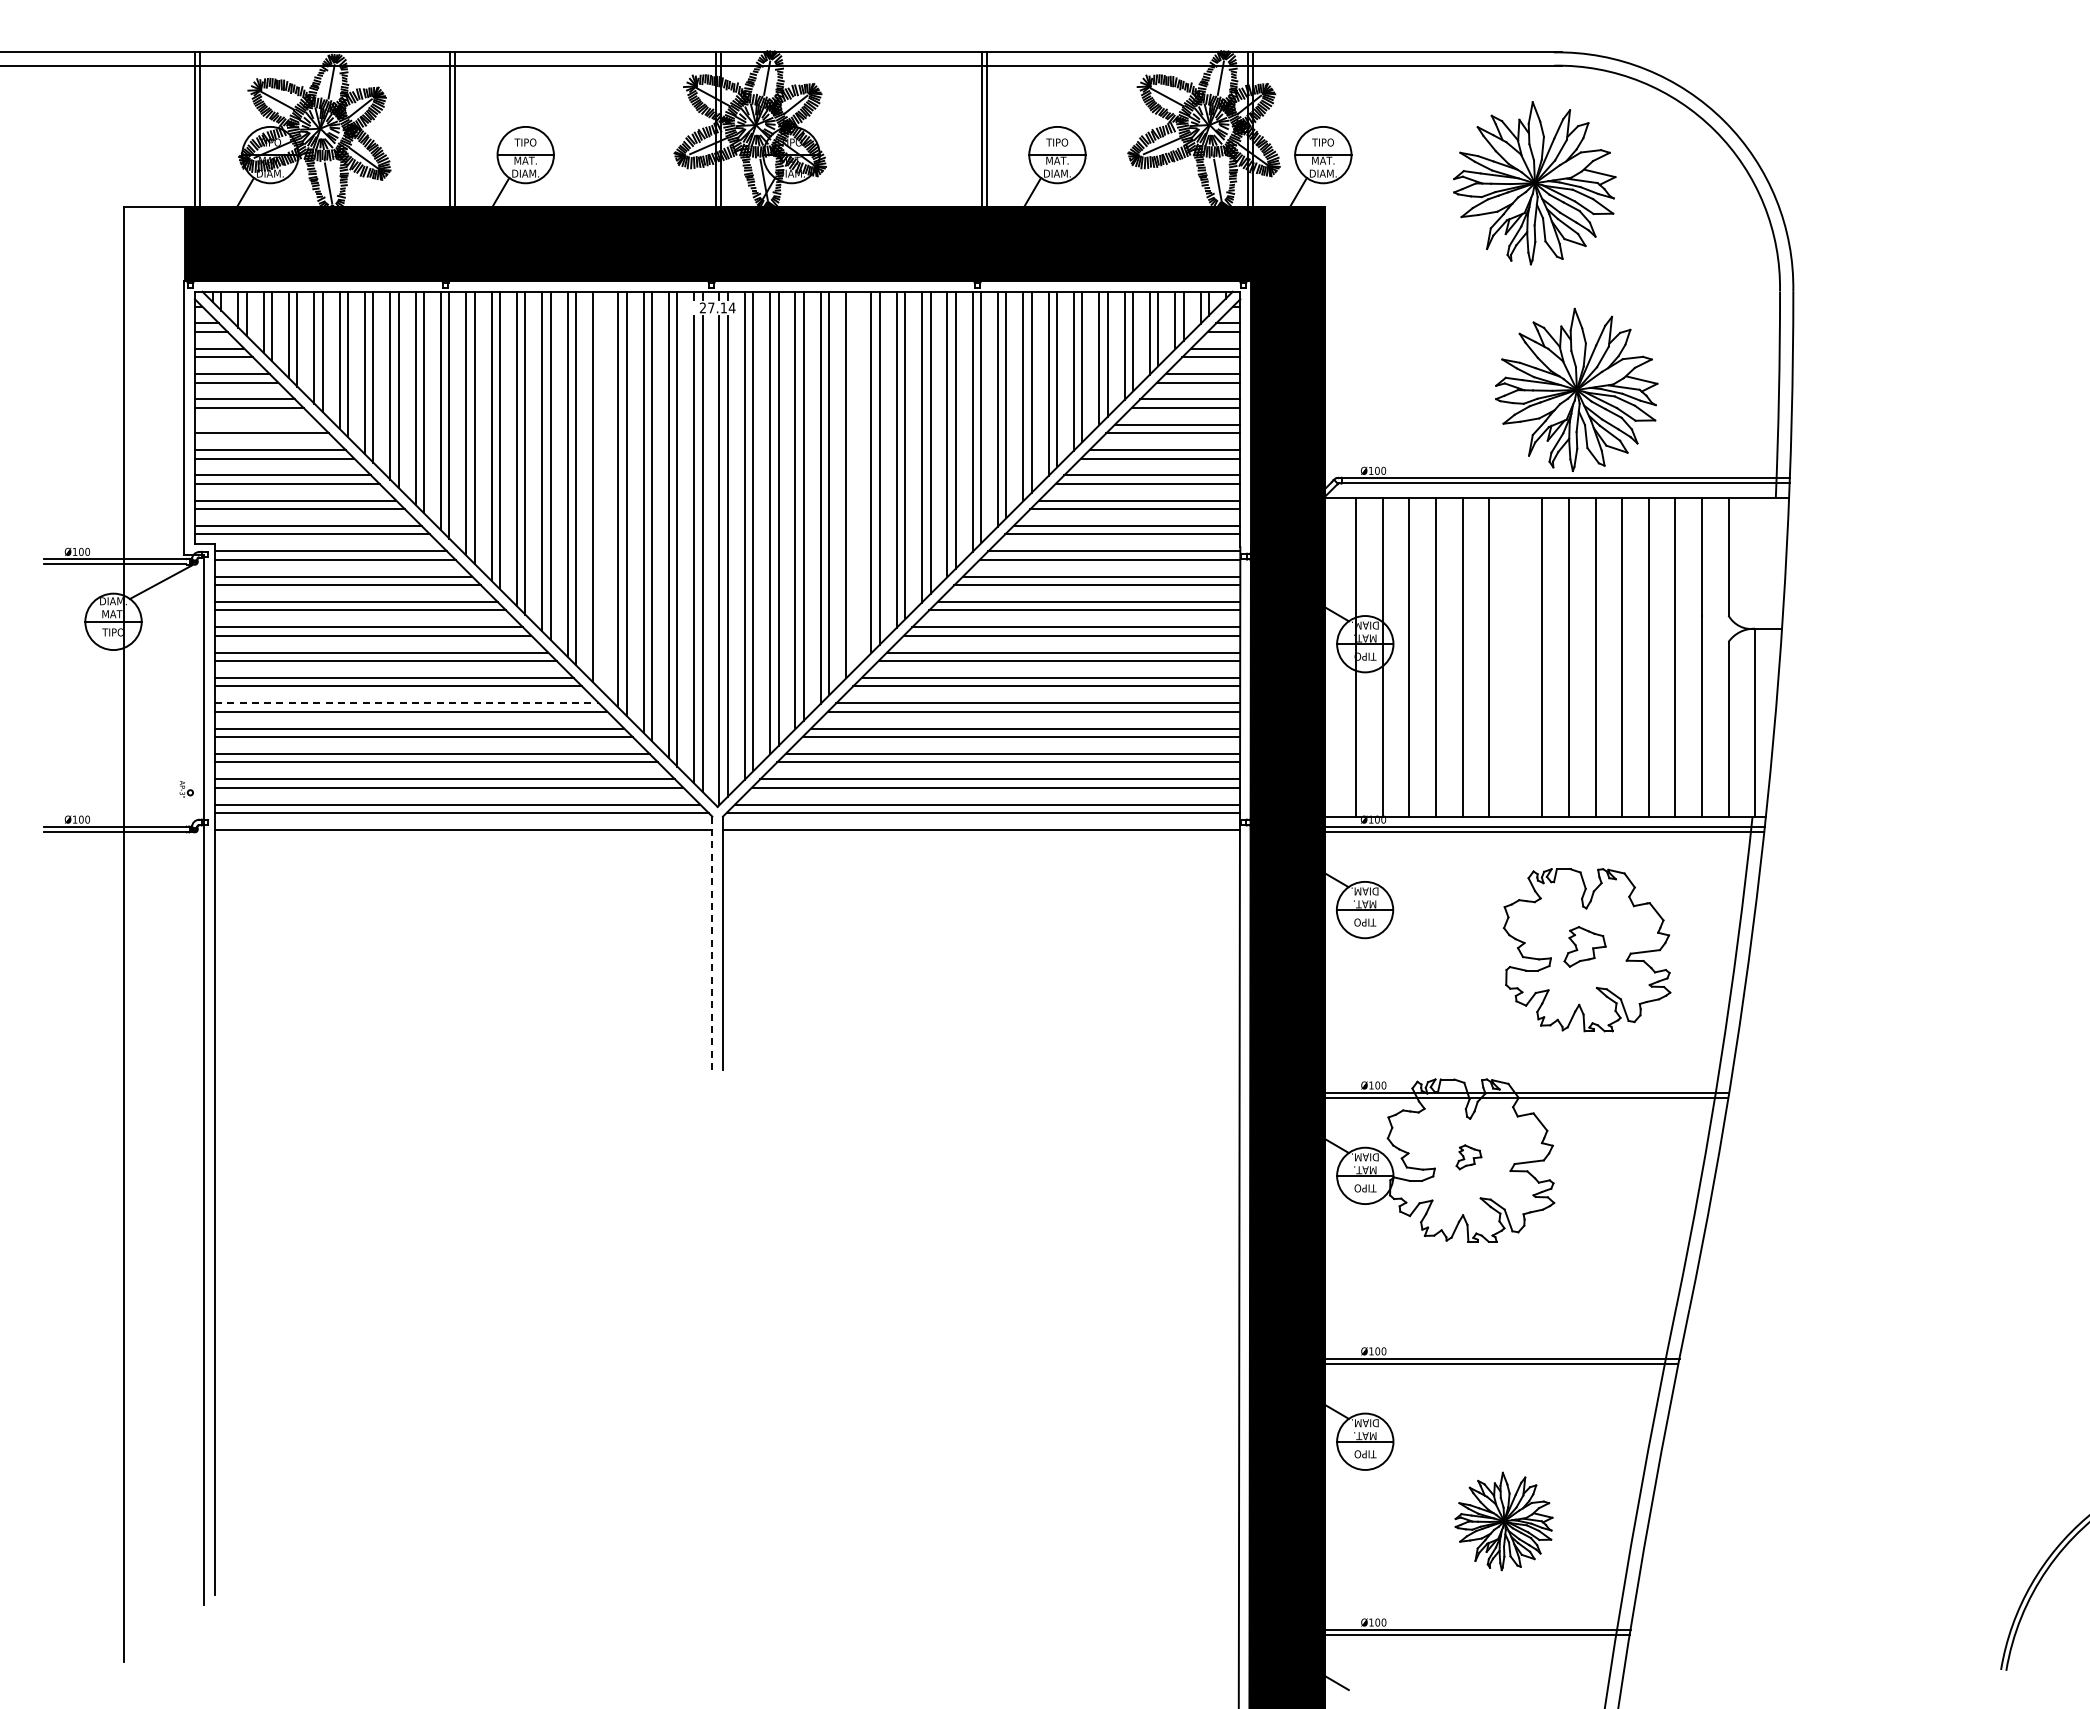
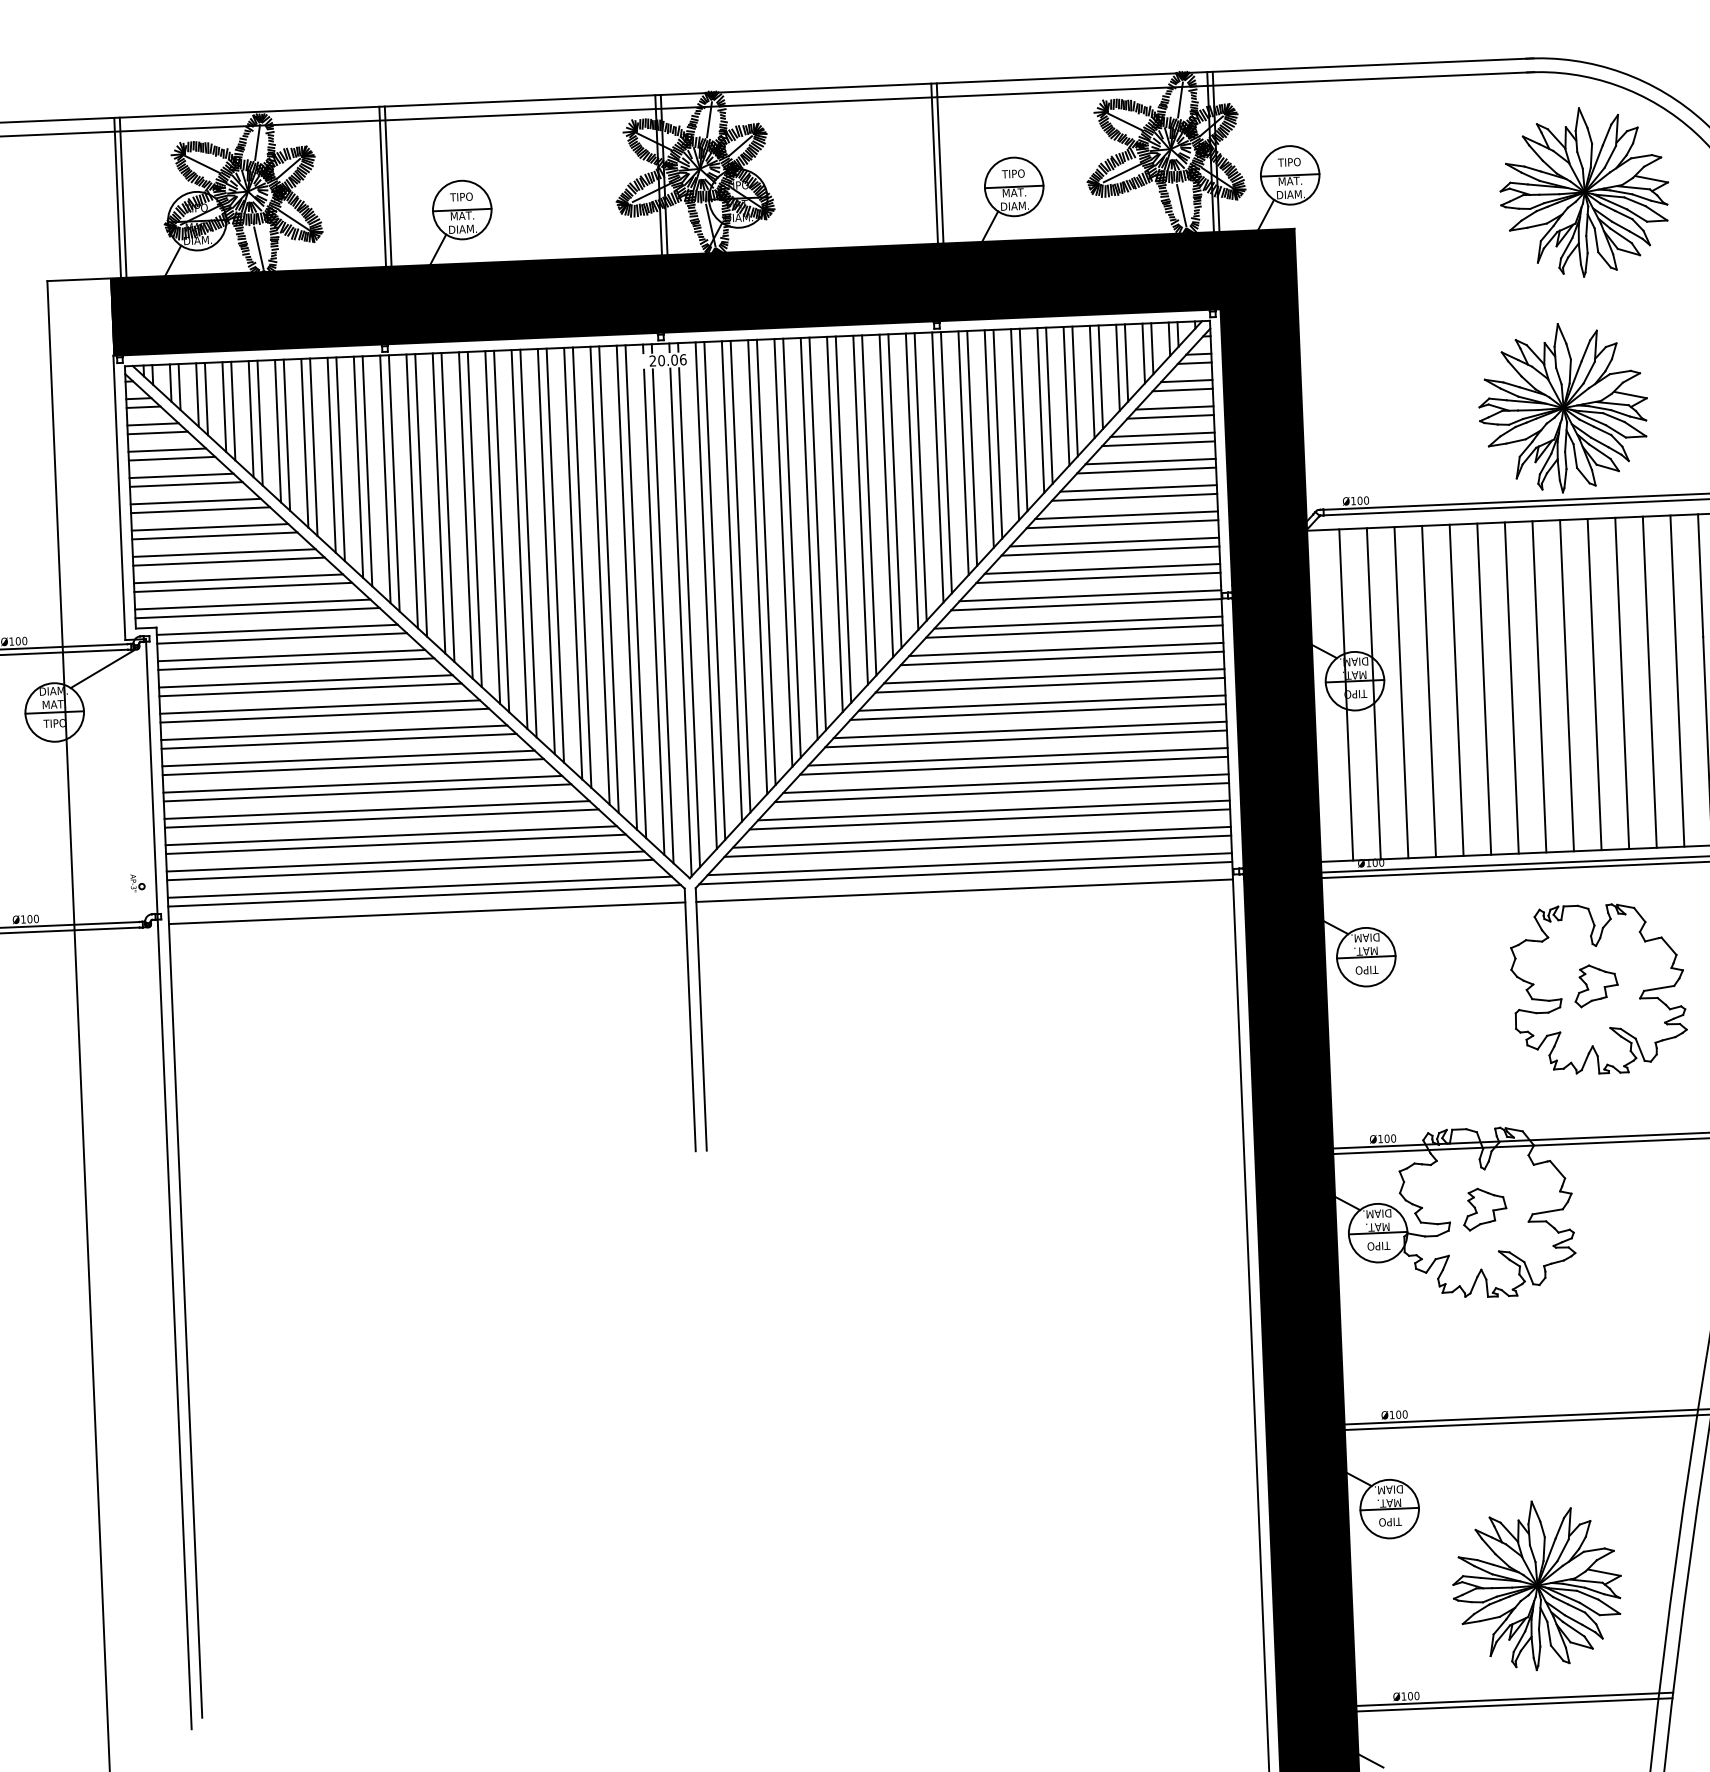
part: (1534, 183) -> (1584, 192), moved
text: (721, 307) -> (672, 359), 27.14 -> 20.06
line: (257, 424) -> (195, 501), added
line: (854, 480) -> (817, 533), added
line: (601, 490) -> (555, 554), added
line: (1515, 656) -> (1511, 687), added
line: (407, 703) -> (363, 784), dashed -> solid
line: (712, 943) -> (690, 1020), dashed -> solid
part: (1468, 1157) -> (1484, 1209), size x1.67
part: (1503, 1521) -> (1536, 1585), size x1.67

